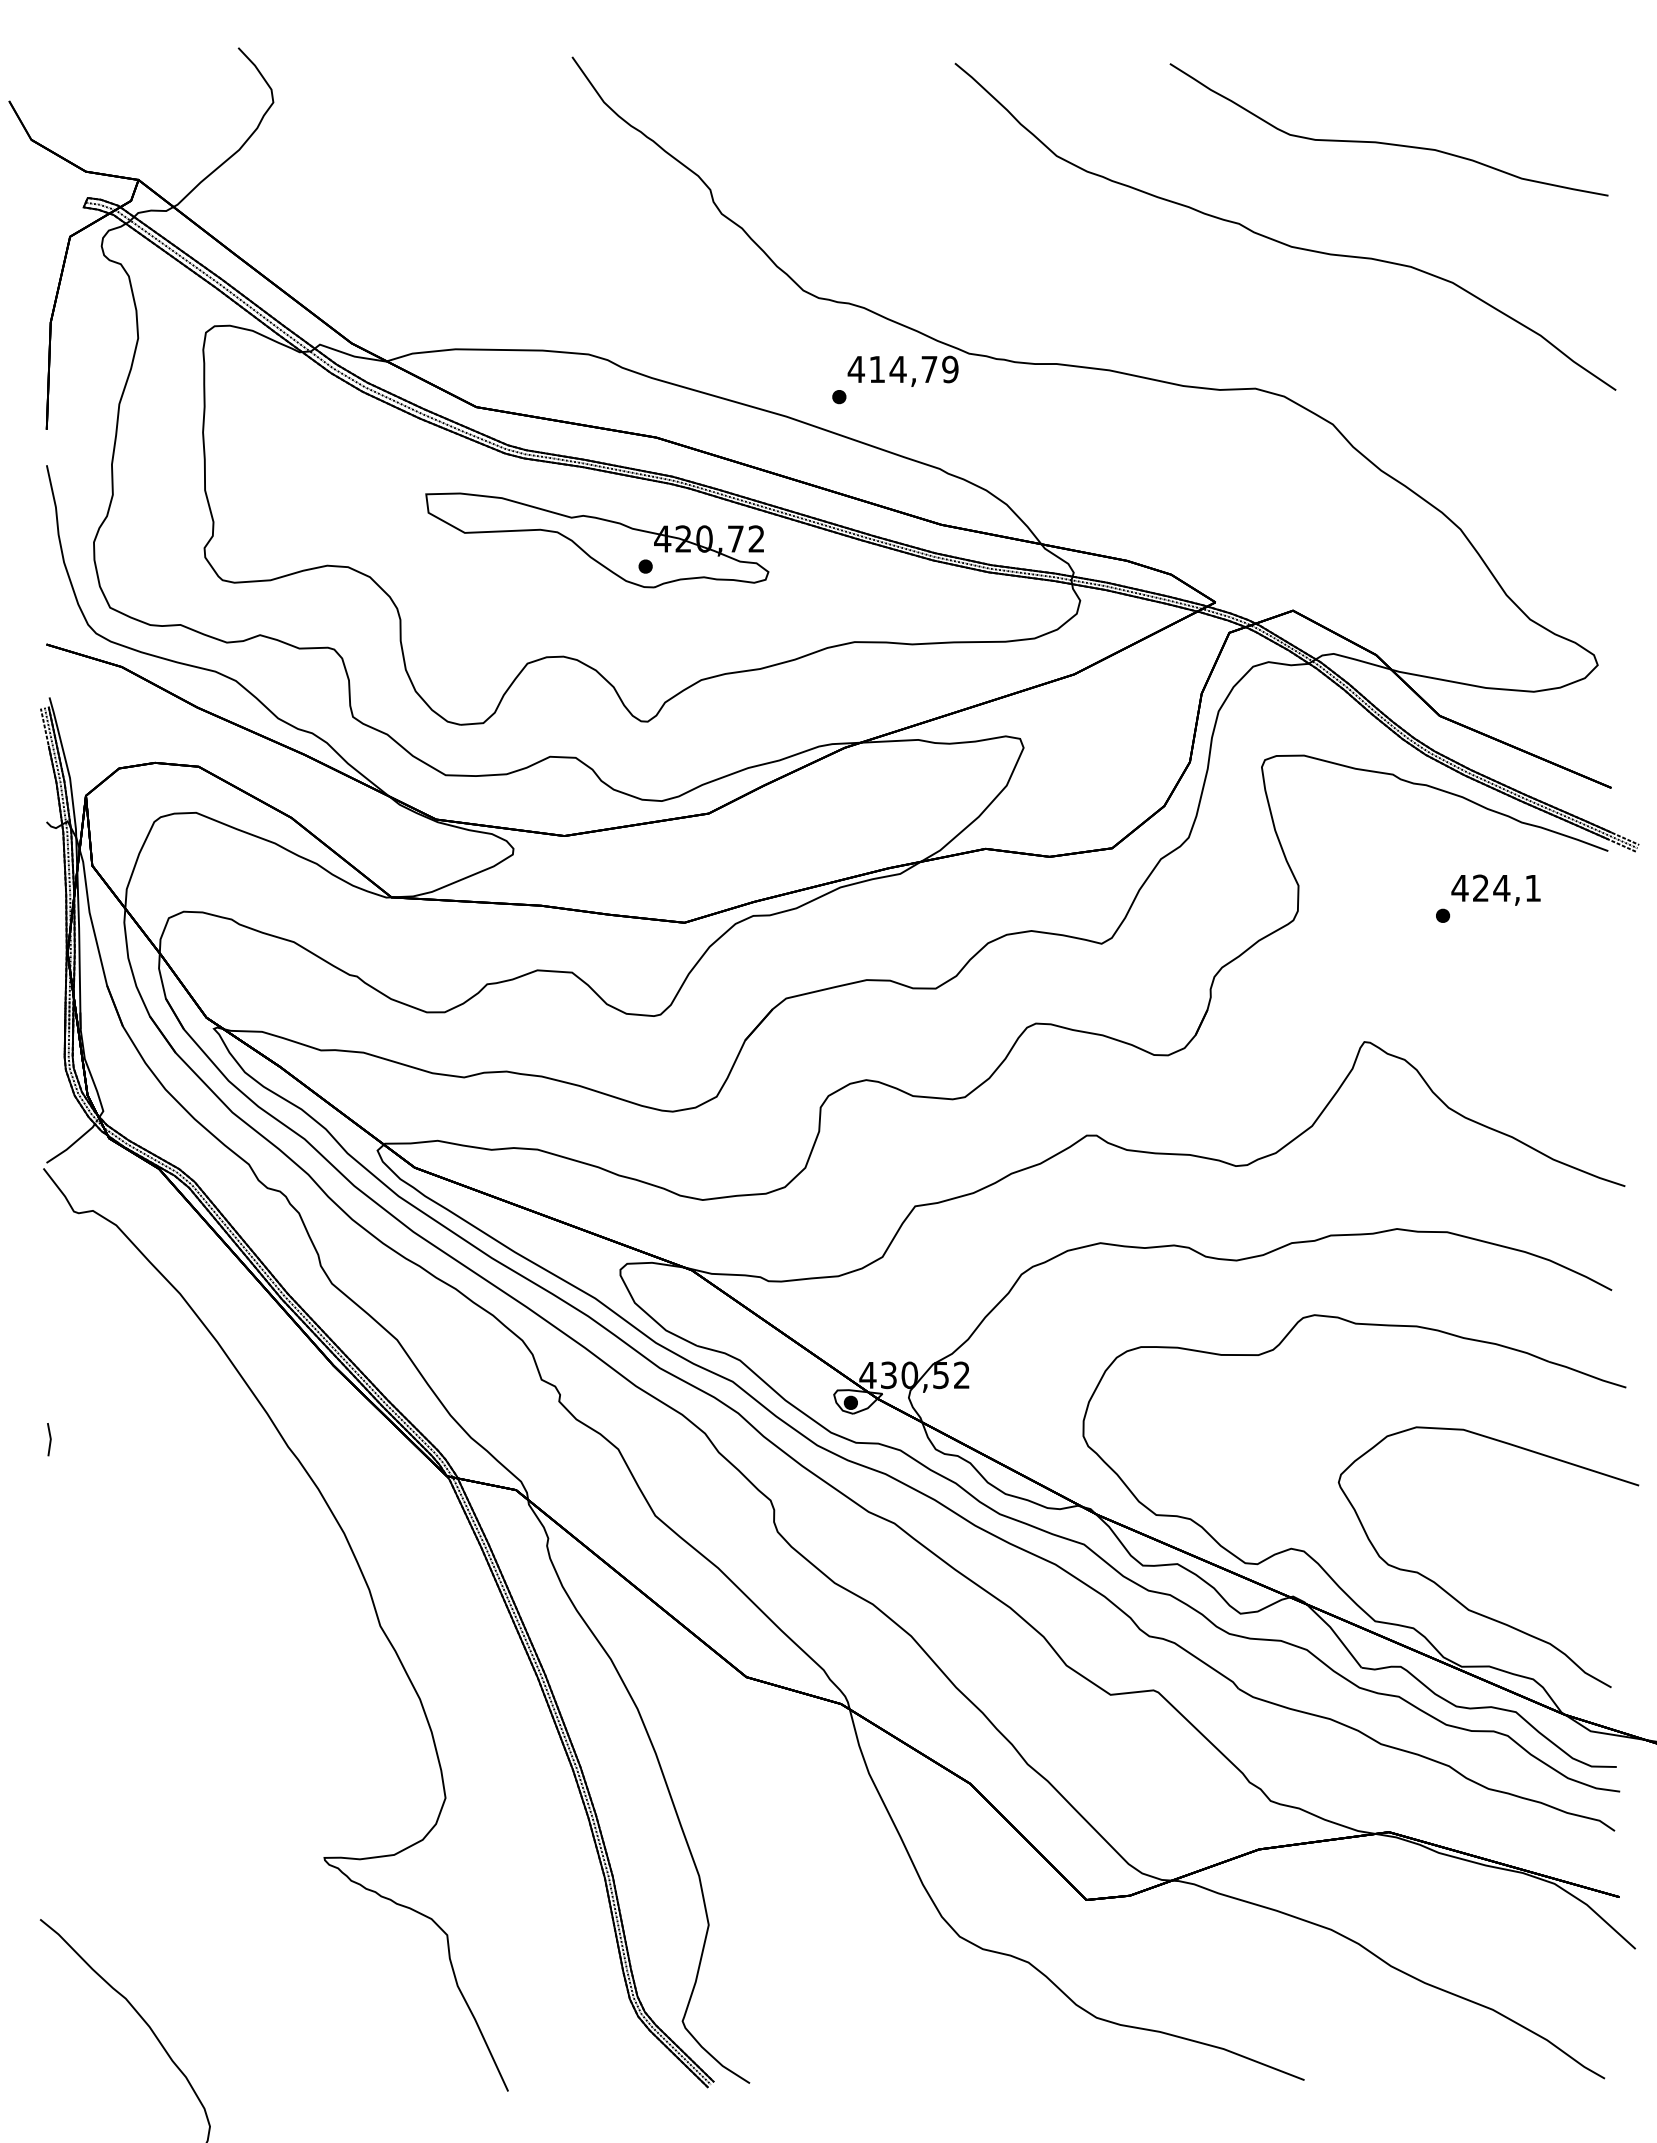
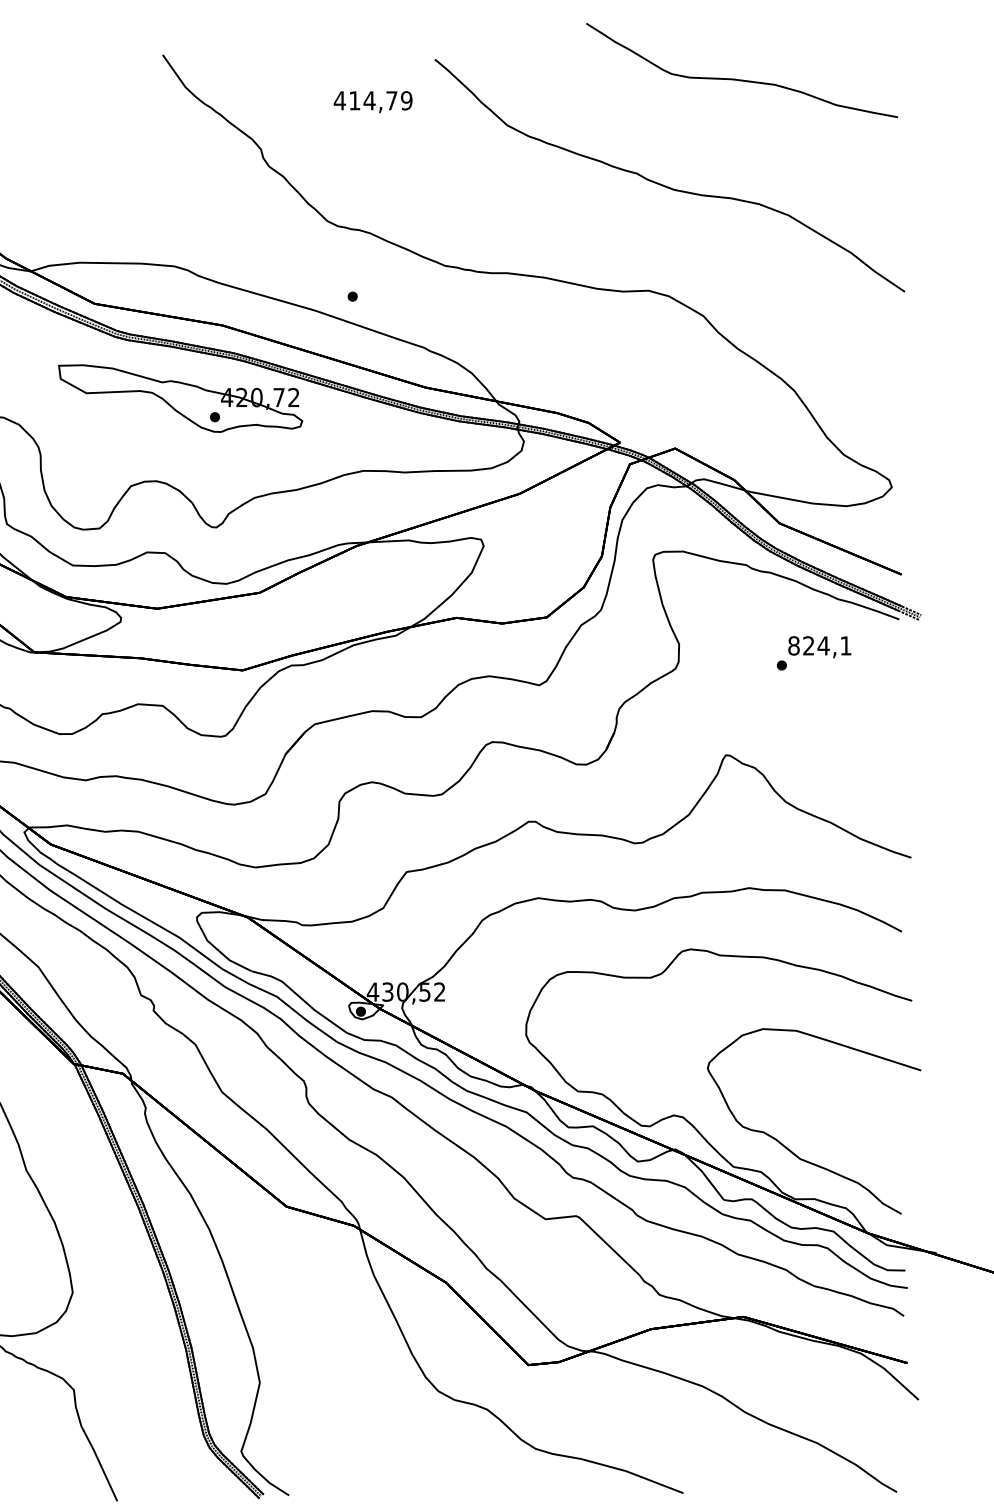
part: (1386, 142) -> (740, 79), moved
text: (902, 370) -> (372, 101), moved
text: (1459, 888) -> (793, 646), 424,1 -> 824,1

